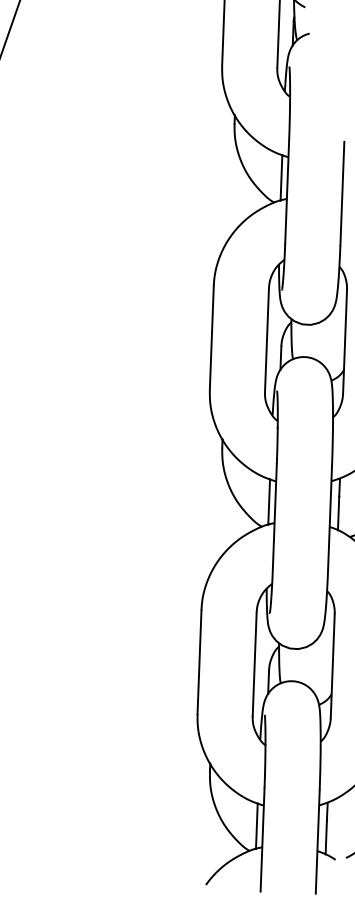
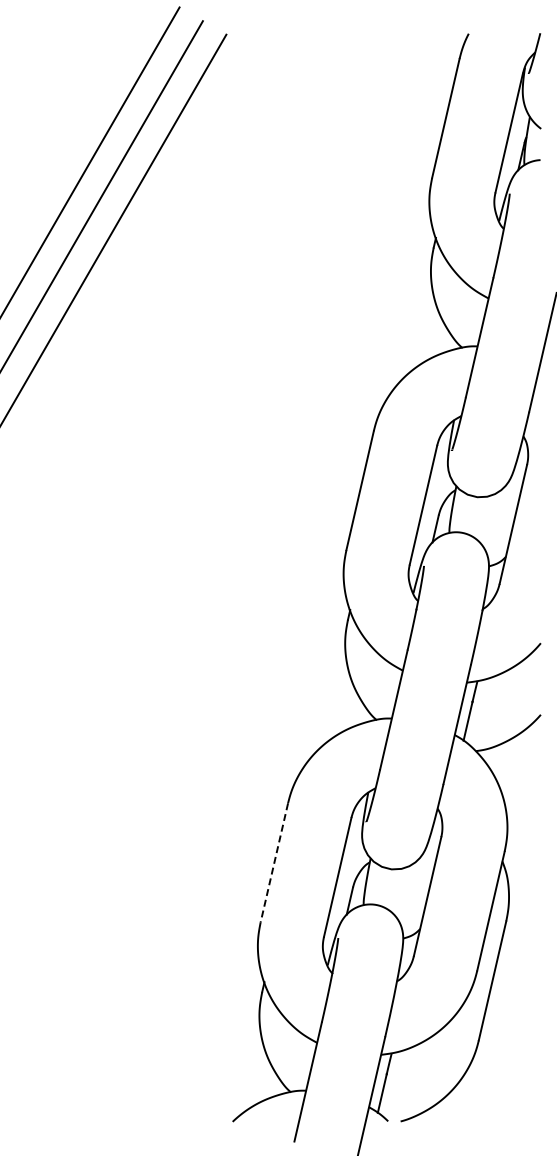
line: (281, 177) -> (475, 320), removed
line: (269, 501) -> (390, 692), removed
line: (199, 661) -> (274, 862), solid -> dashed
line: (256, 825) -> (304, 1064), removed

